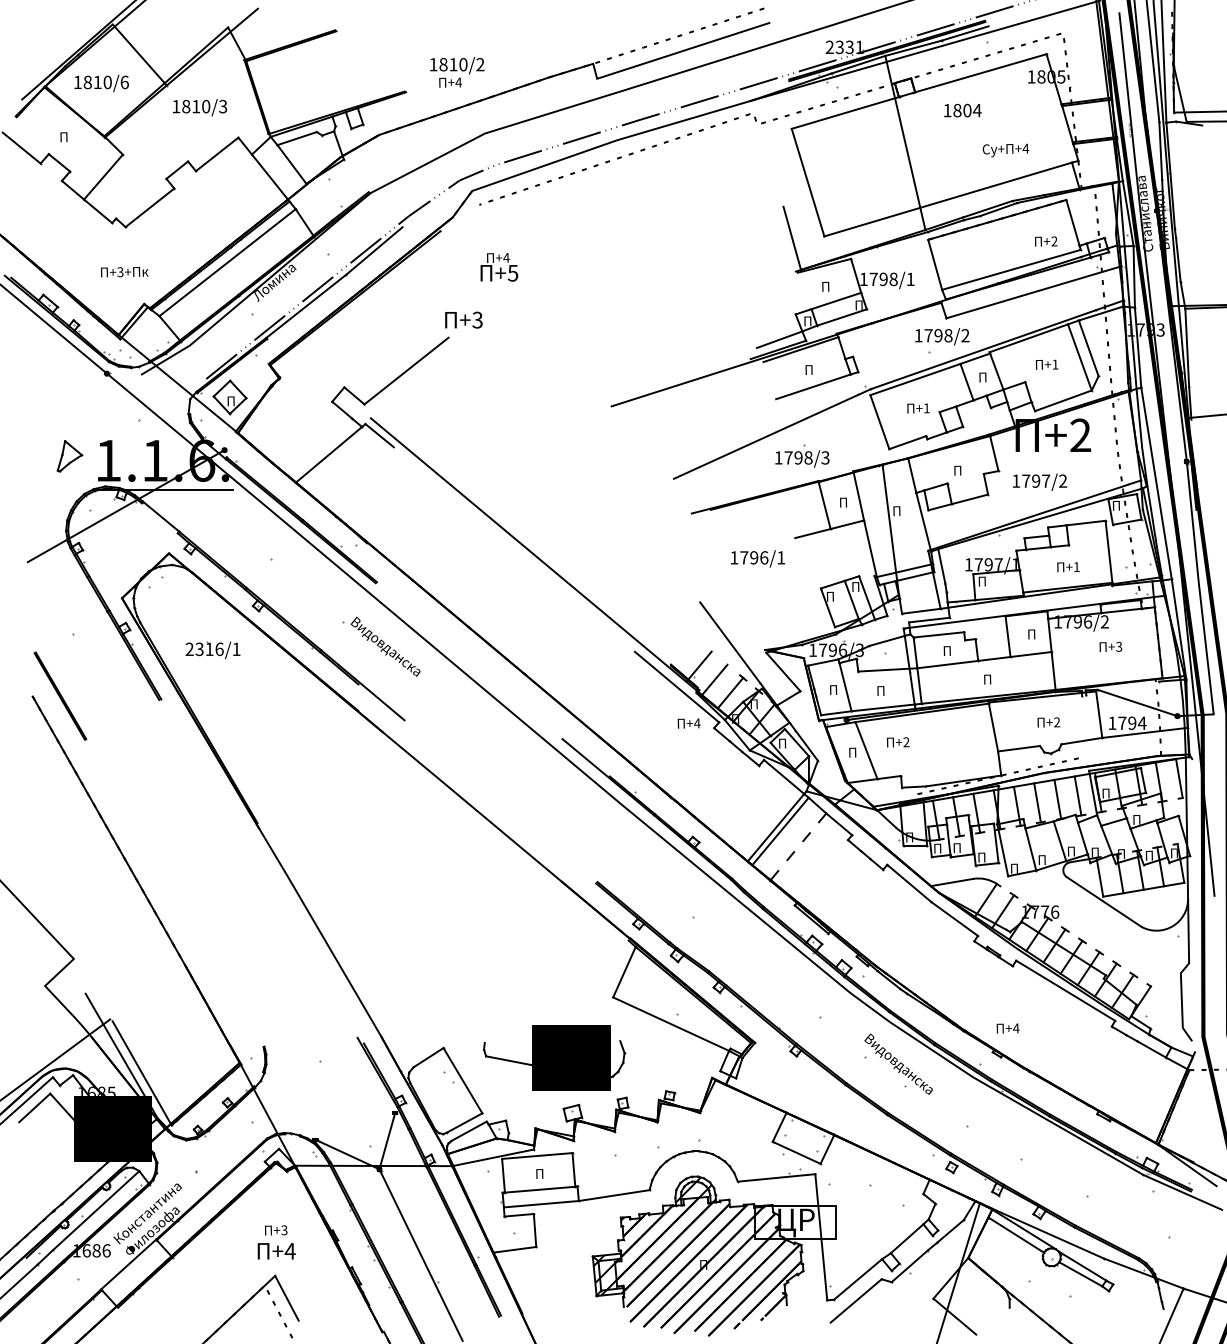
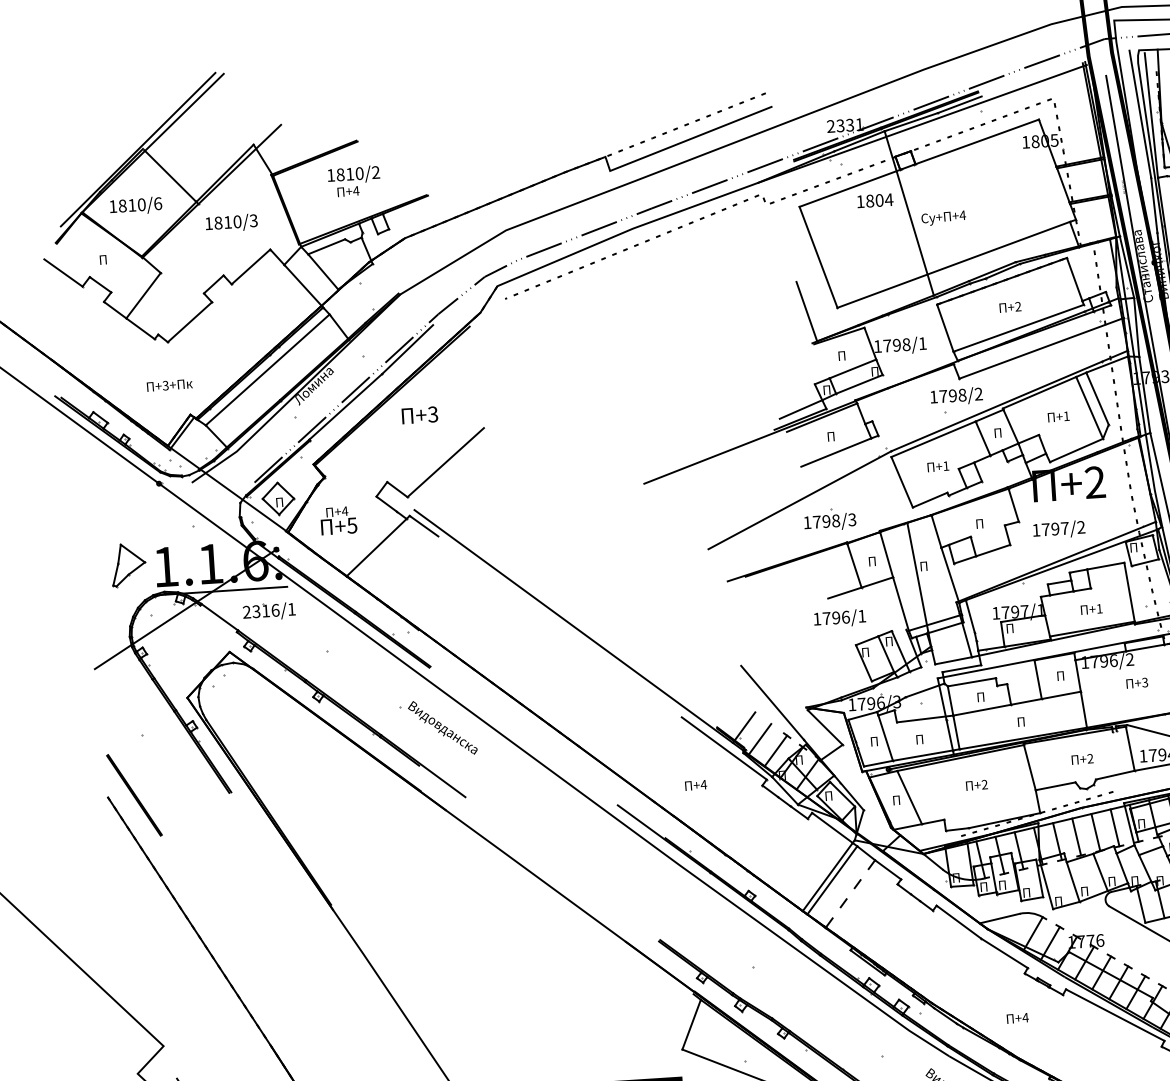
text: (457, 72) -> (354, 181), moved
text: (962, 110) -> (874, 200), moved
text: (1005, 150) -> (943, 218), moved
text: (1046, 241) -> (1010, 307), moved
text: (499, 267) -> (338, 520), moved
text: (463, 319) -> (419, 414), moved
part: (69, 456) -> (128, 565), size x1.43
text: (757, 558) -> (839, 618), moved
part: (212, 650) -> (268, 611), moved
text: (688, 723) -> (695, 785), moved
text: (898, 742) -> (977, 785), moved
text: (1007, 1028) -> (1017, 1018), moved

